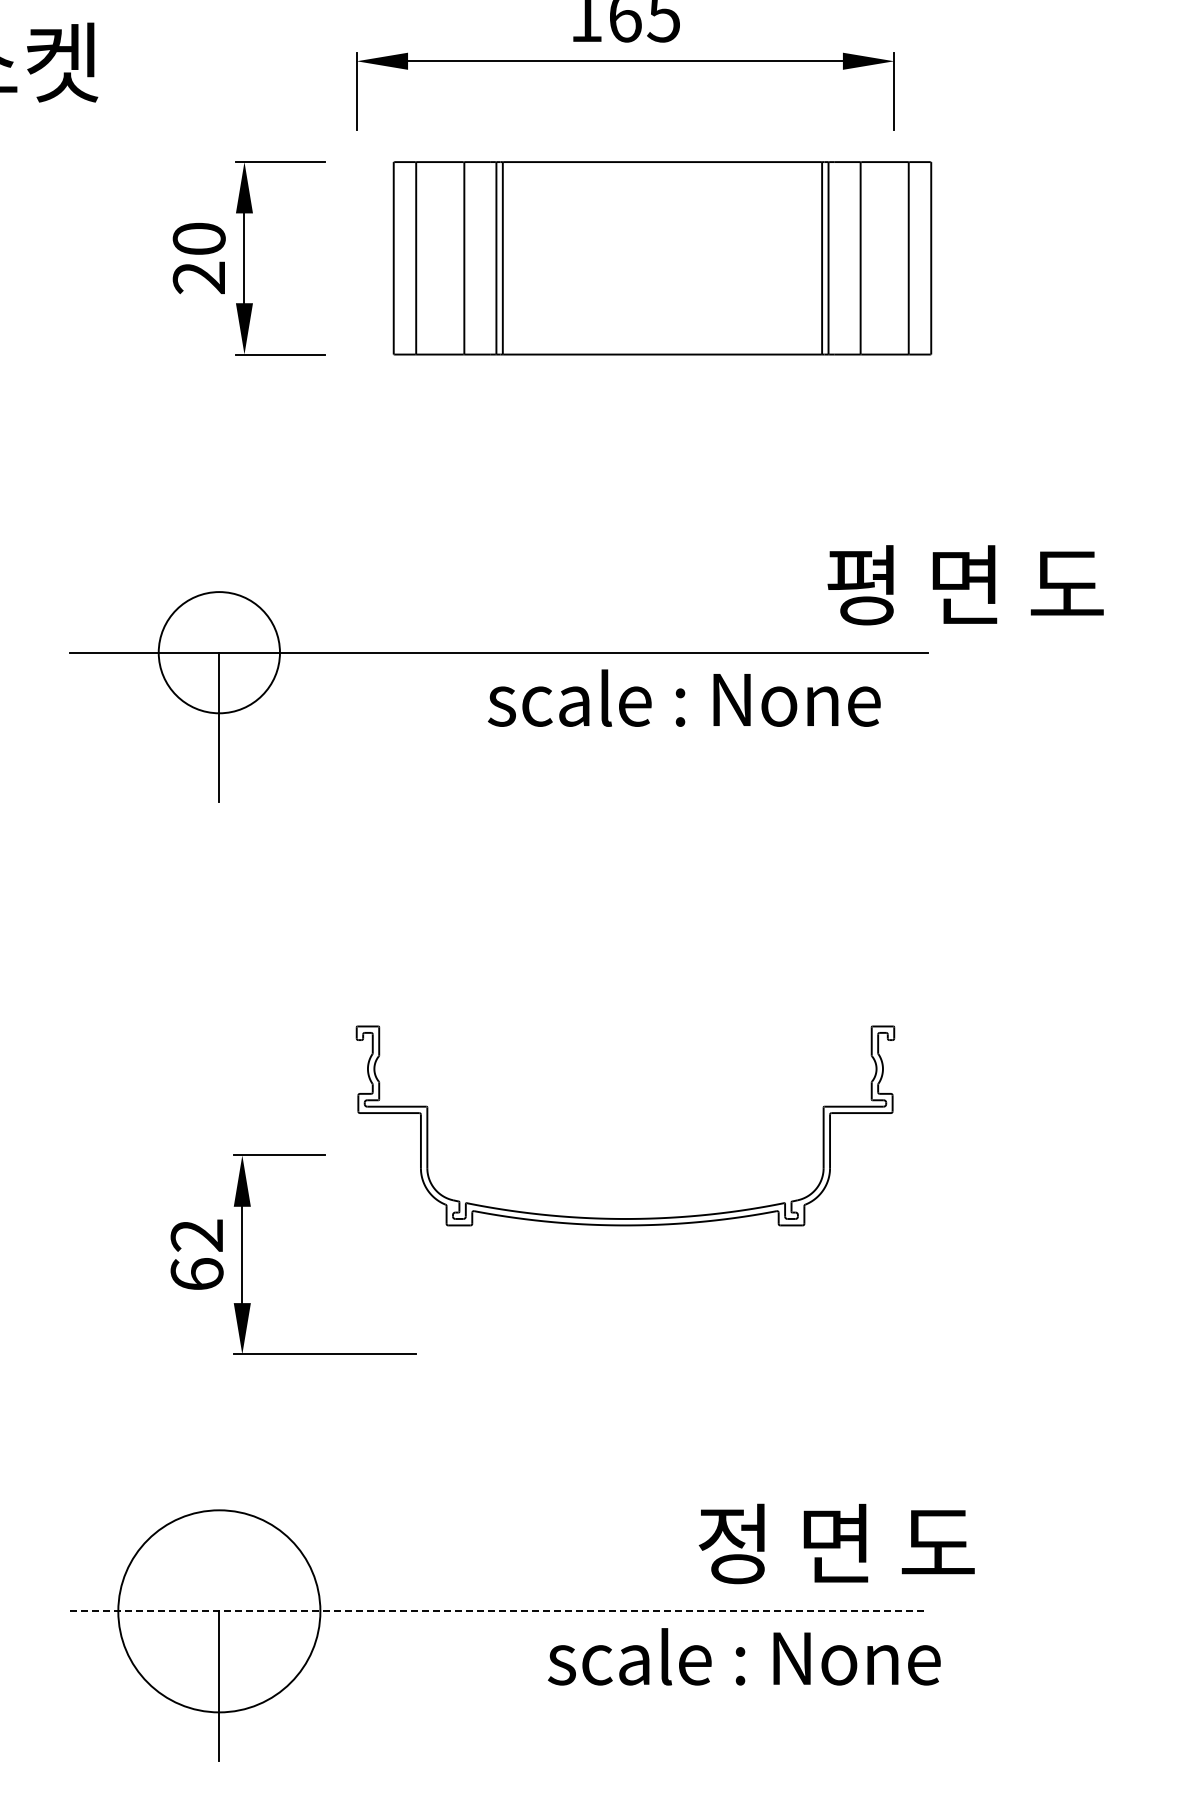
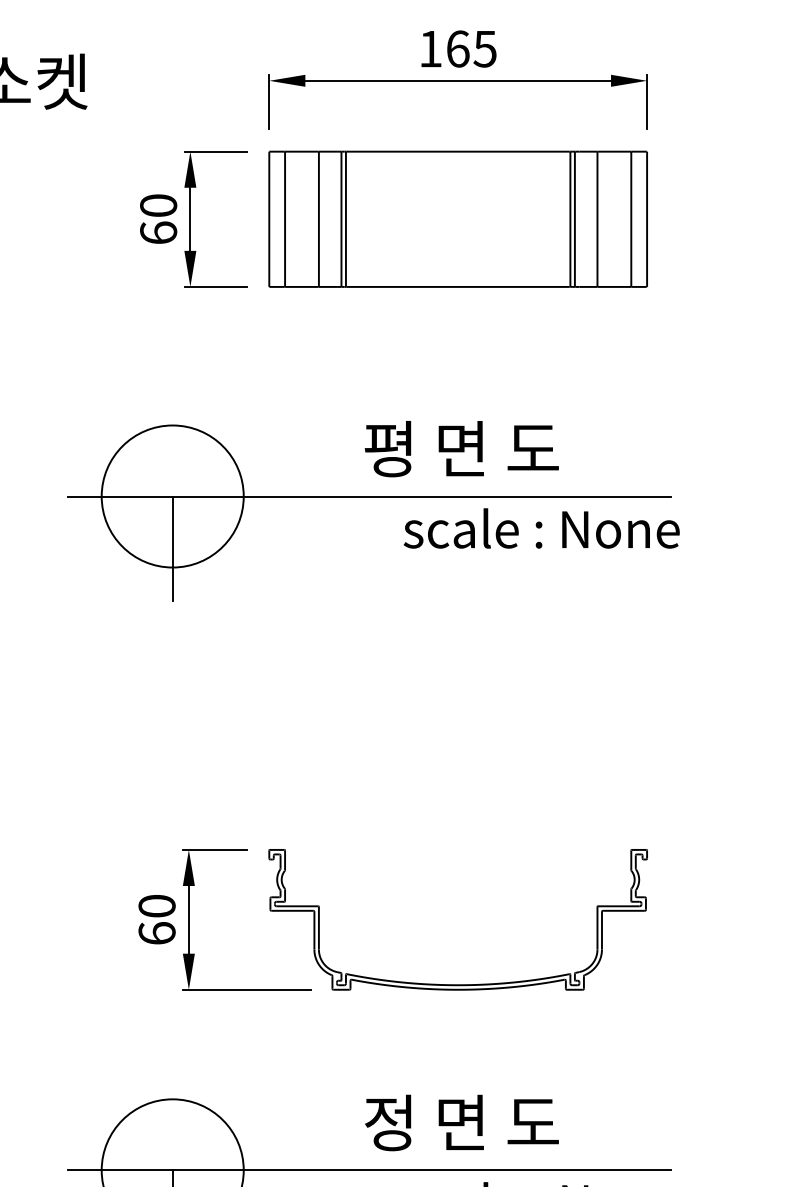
part: (662, 258) -> (458, 219), moved
text: (198, 277) -> (158, 232), 20 -> 60
text: (965, 585) -> (461, 449), moved
circle: (219, 652) -> (172, 496), size x1.67
text: (684, 697) -> (541, 528), moved
part: (625, 1218) -> (458, 984), moved
text: (196, 1235) -> (156, 906), 62 -> 60
text: (836, 1543) -> (461, 1122), moved
line: (499, 1611) -> (369, 1170), dashed -> solid

